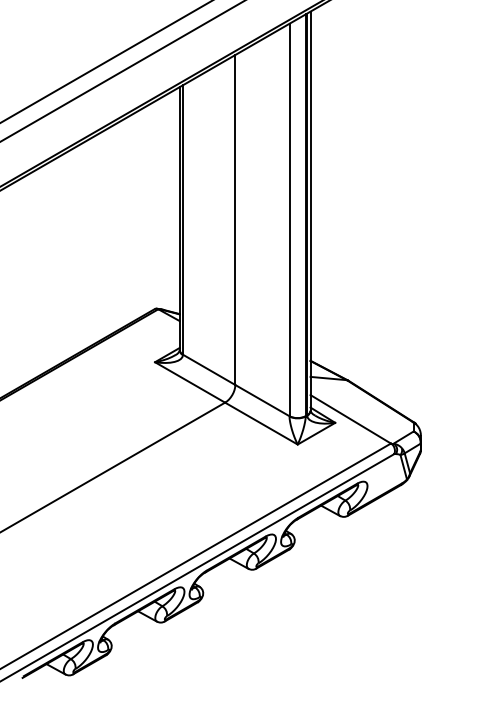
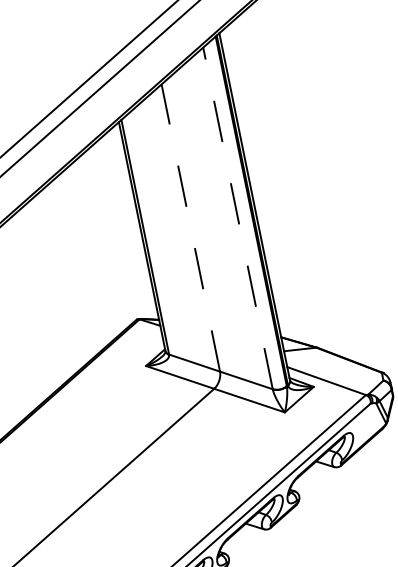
line: (289, 219) -> (237, 217), solid -> dashed
line: (235, 220) -> (191, 228), solid -> dashed

